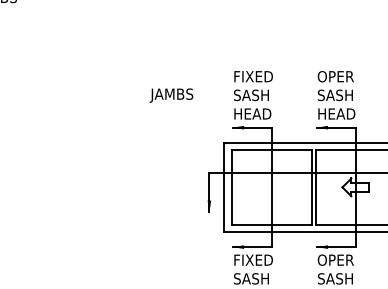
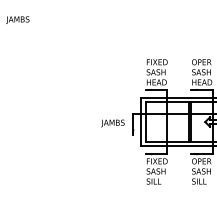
text: (170, 95) -> (112, 123), moved

